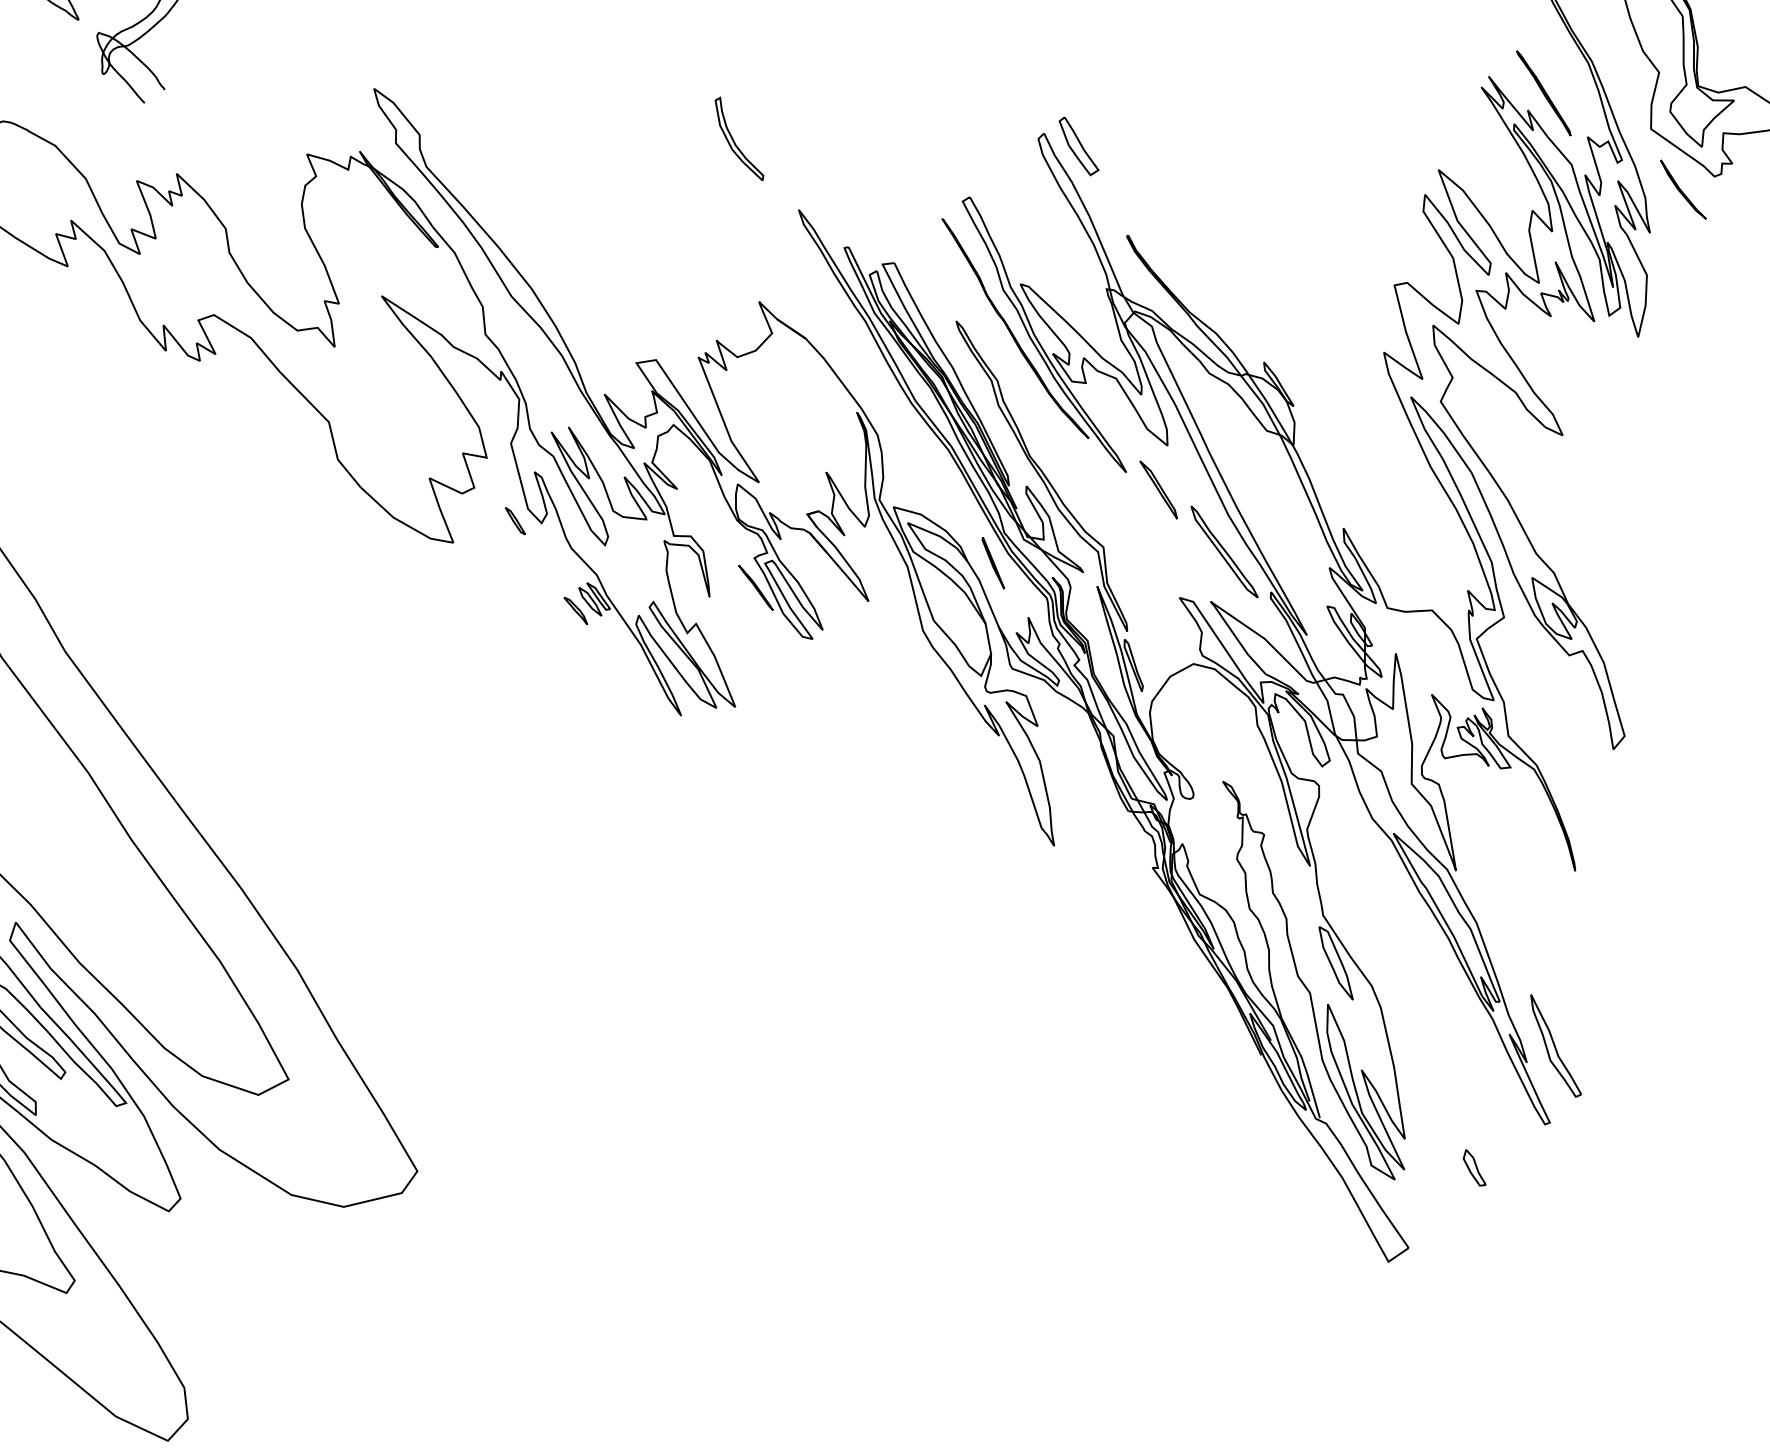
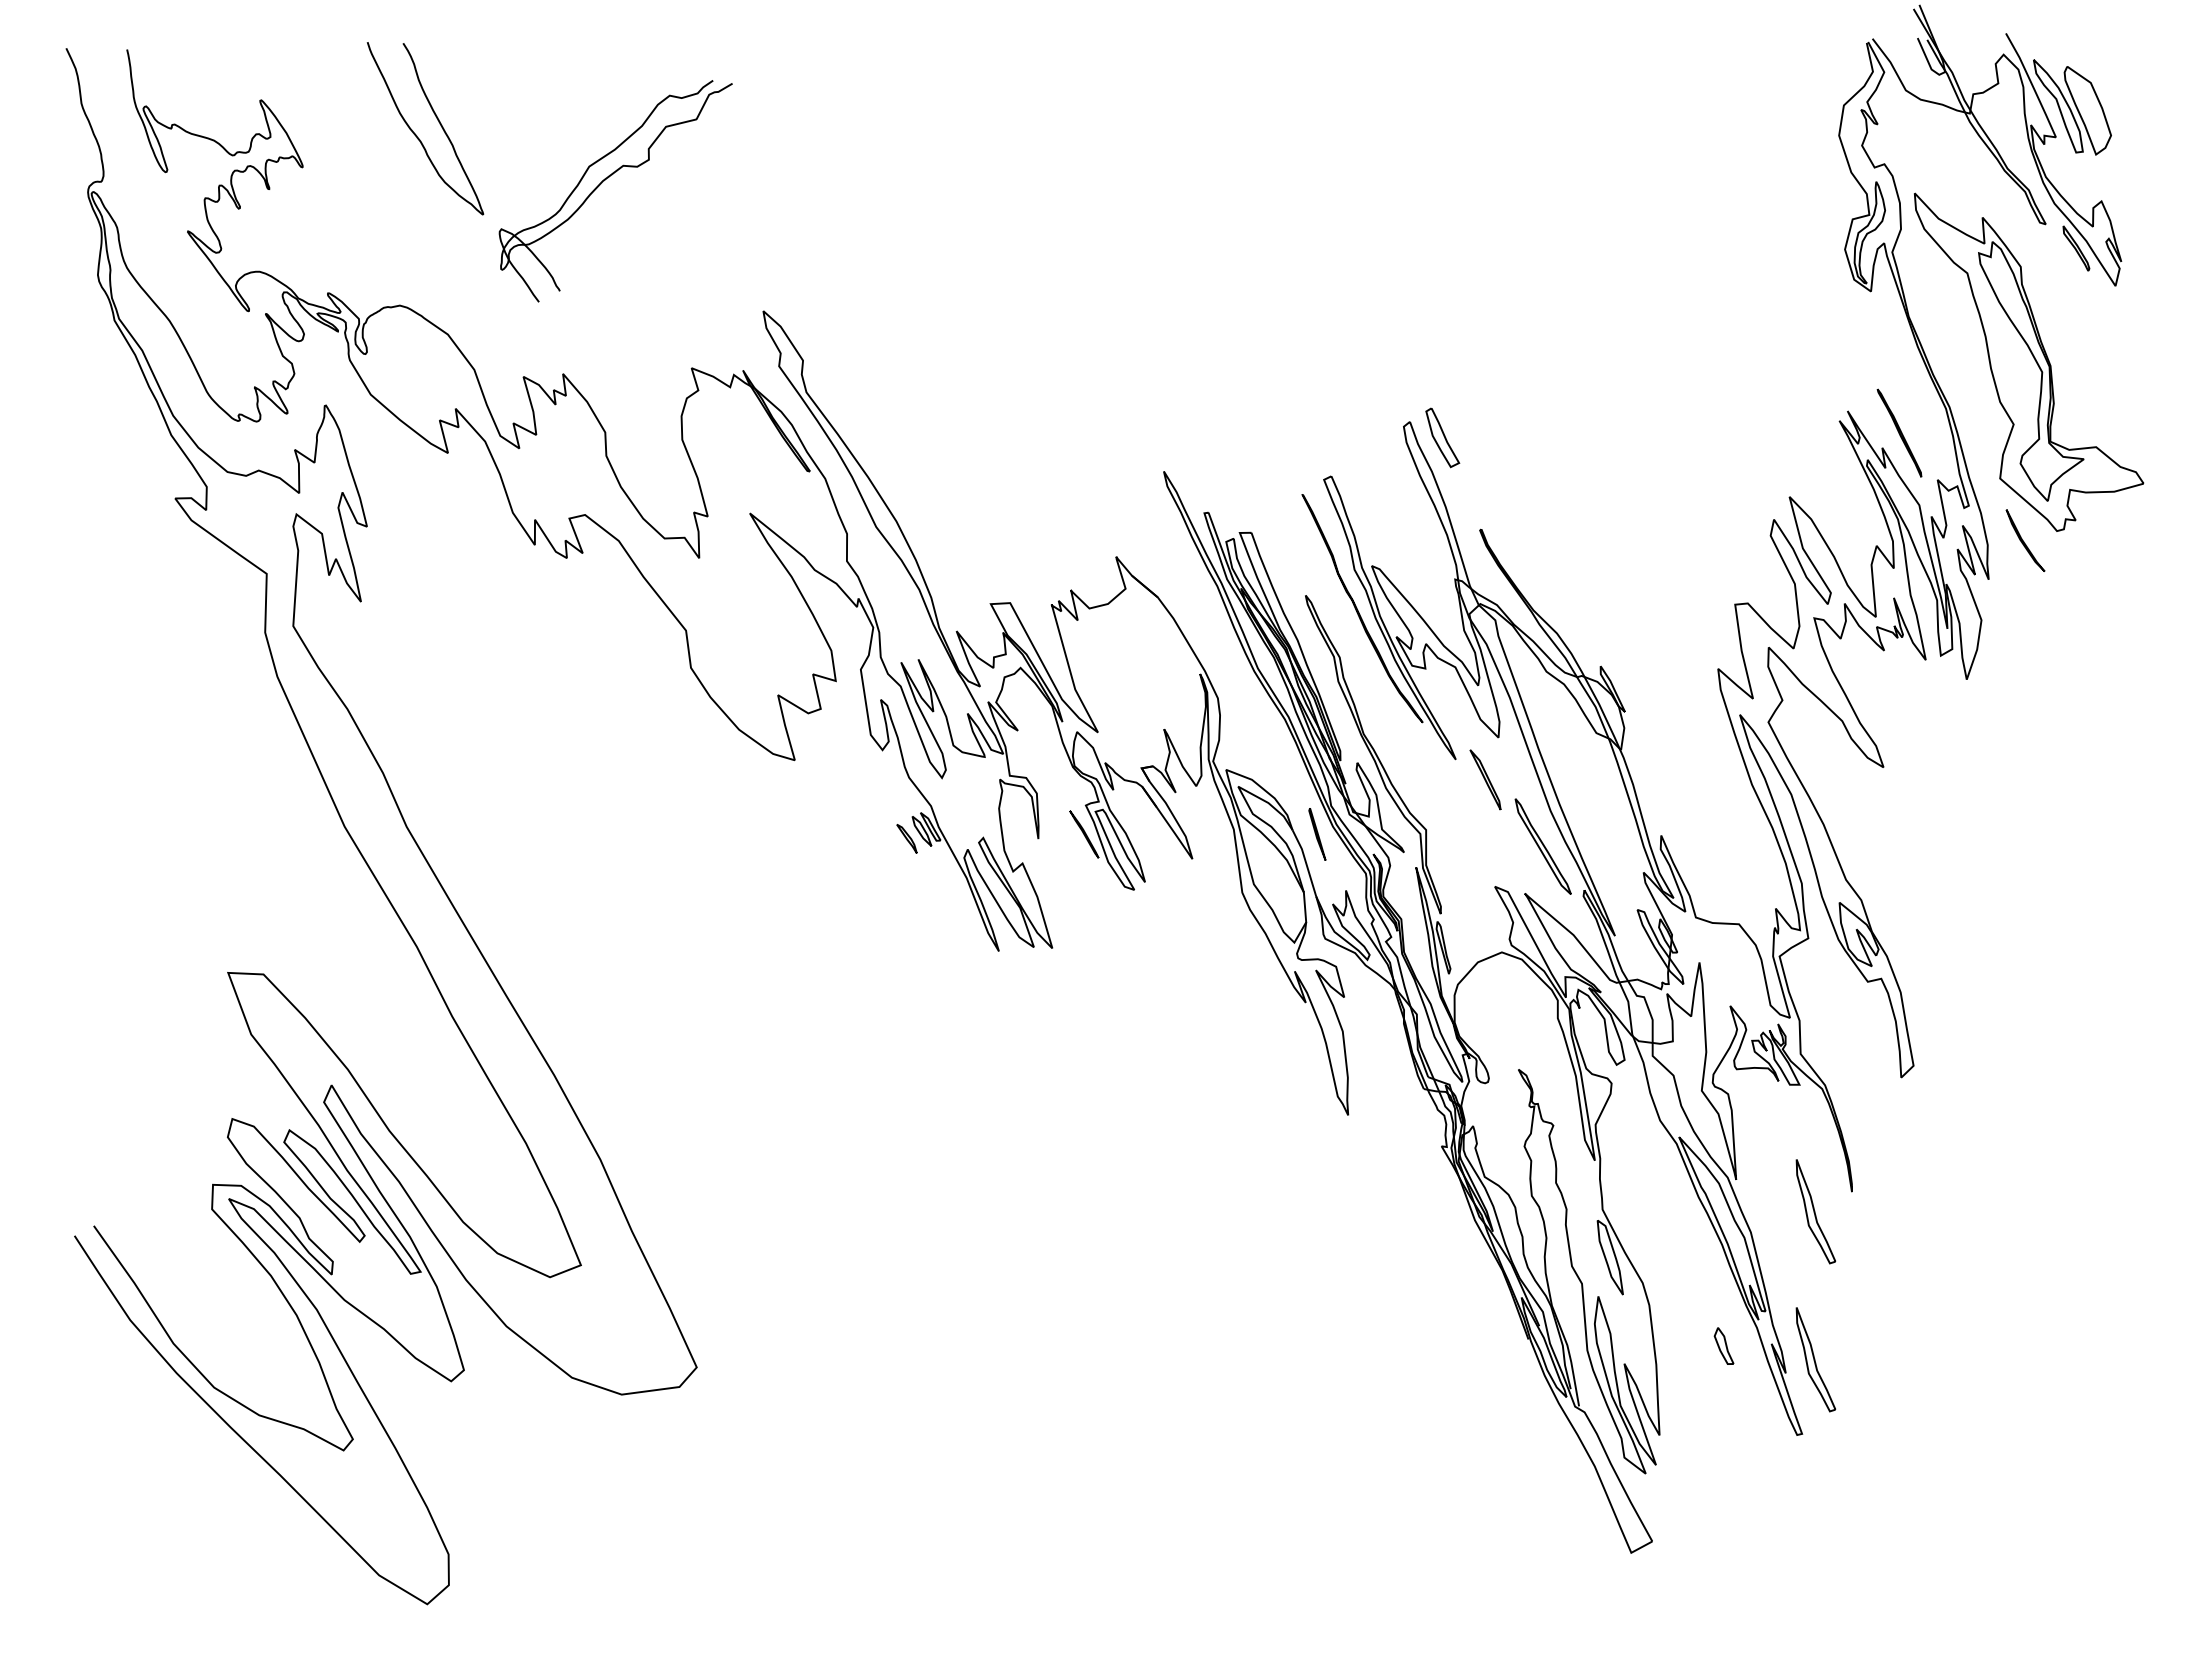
part: (739, 138) -> (1113, 396), removed
part: (515, 520) -> (857, 744), removed
part: (1540, 894) -> (1815, 1211), added
part: (1473, 1167) -> (1723, 1345), moved

